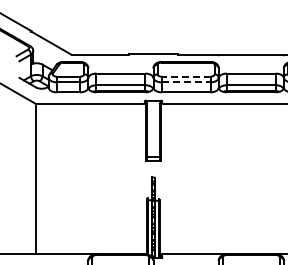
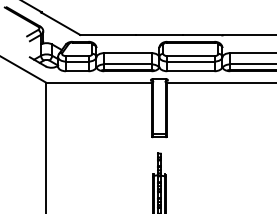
line: (185, 76) -> (190, 55), dashed -> solid
line: (186, 82) -> (191, 61), dashed -> solid

